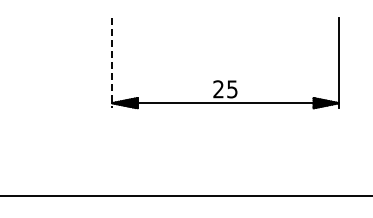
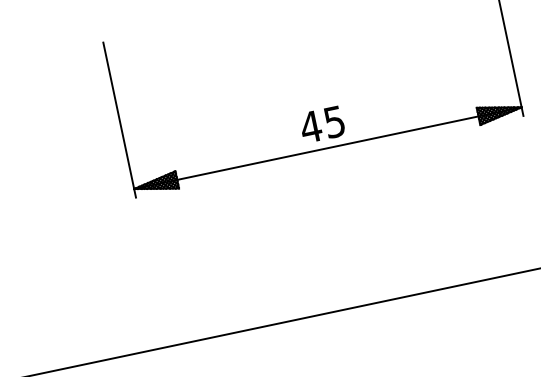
line: (112, 63) -> (120, 121), dashed -> solid
text: (218, 89) -> (310, 127), 25 -> 45

